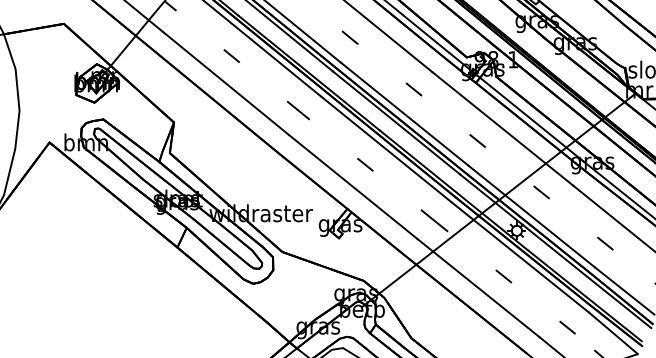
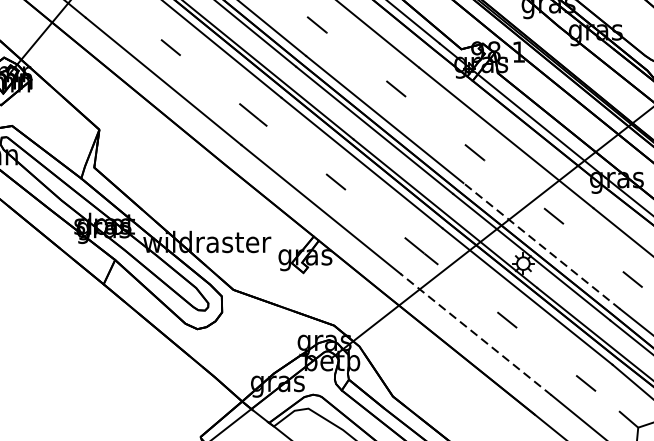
line: (531, 216) -> (541, 245), solid -> dashed
line: (478, 287) -> (475, 333), solid -> dashed

